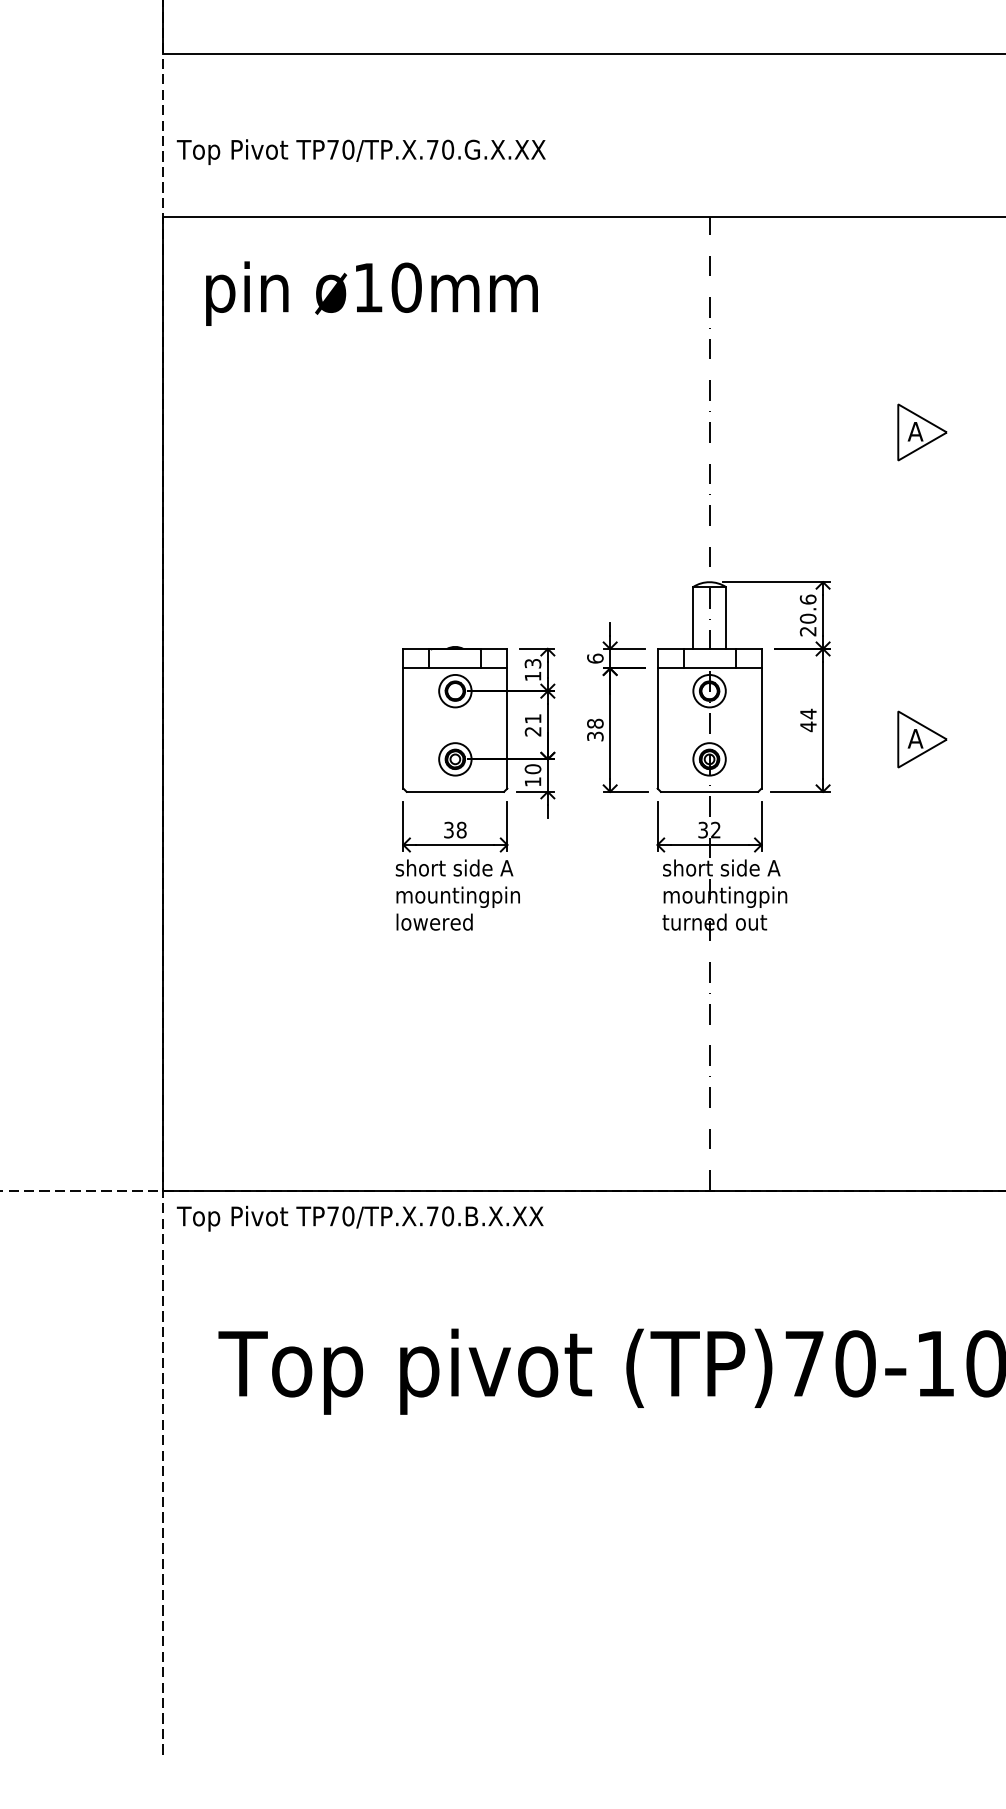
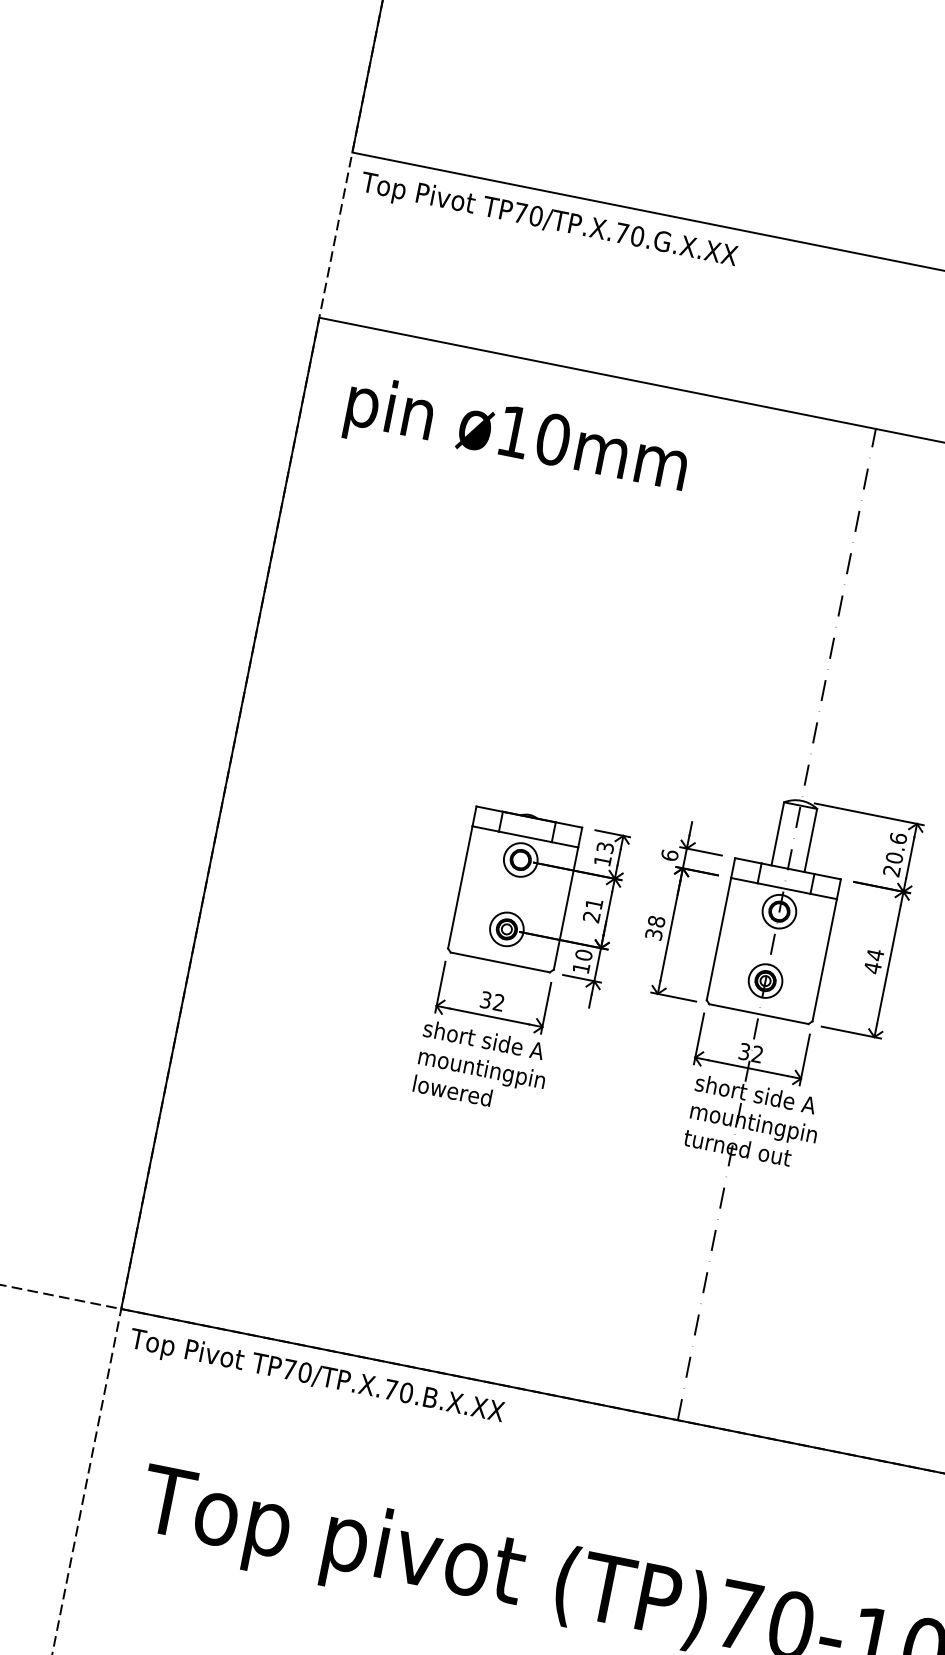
text: (360, 151) -> (548, 220), moved
text: (461, 829) -> (498, 1001), 38 -> 32

